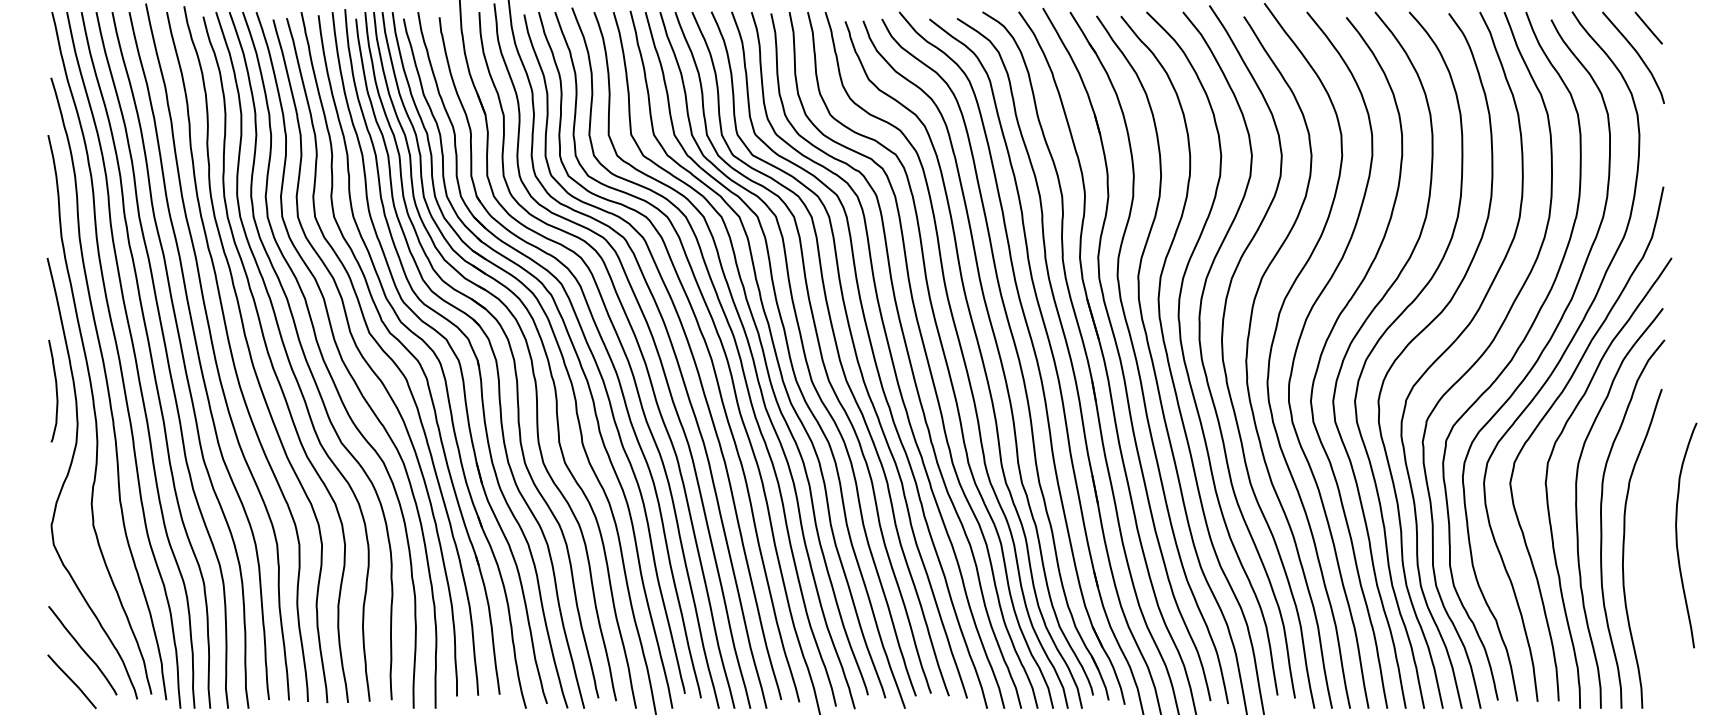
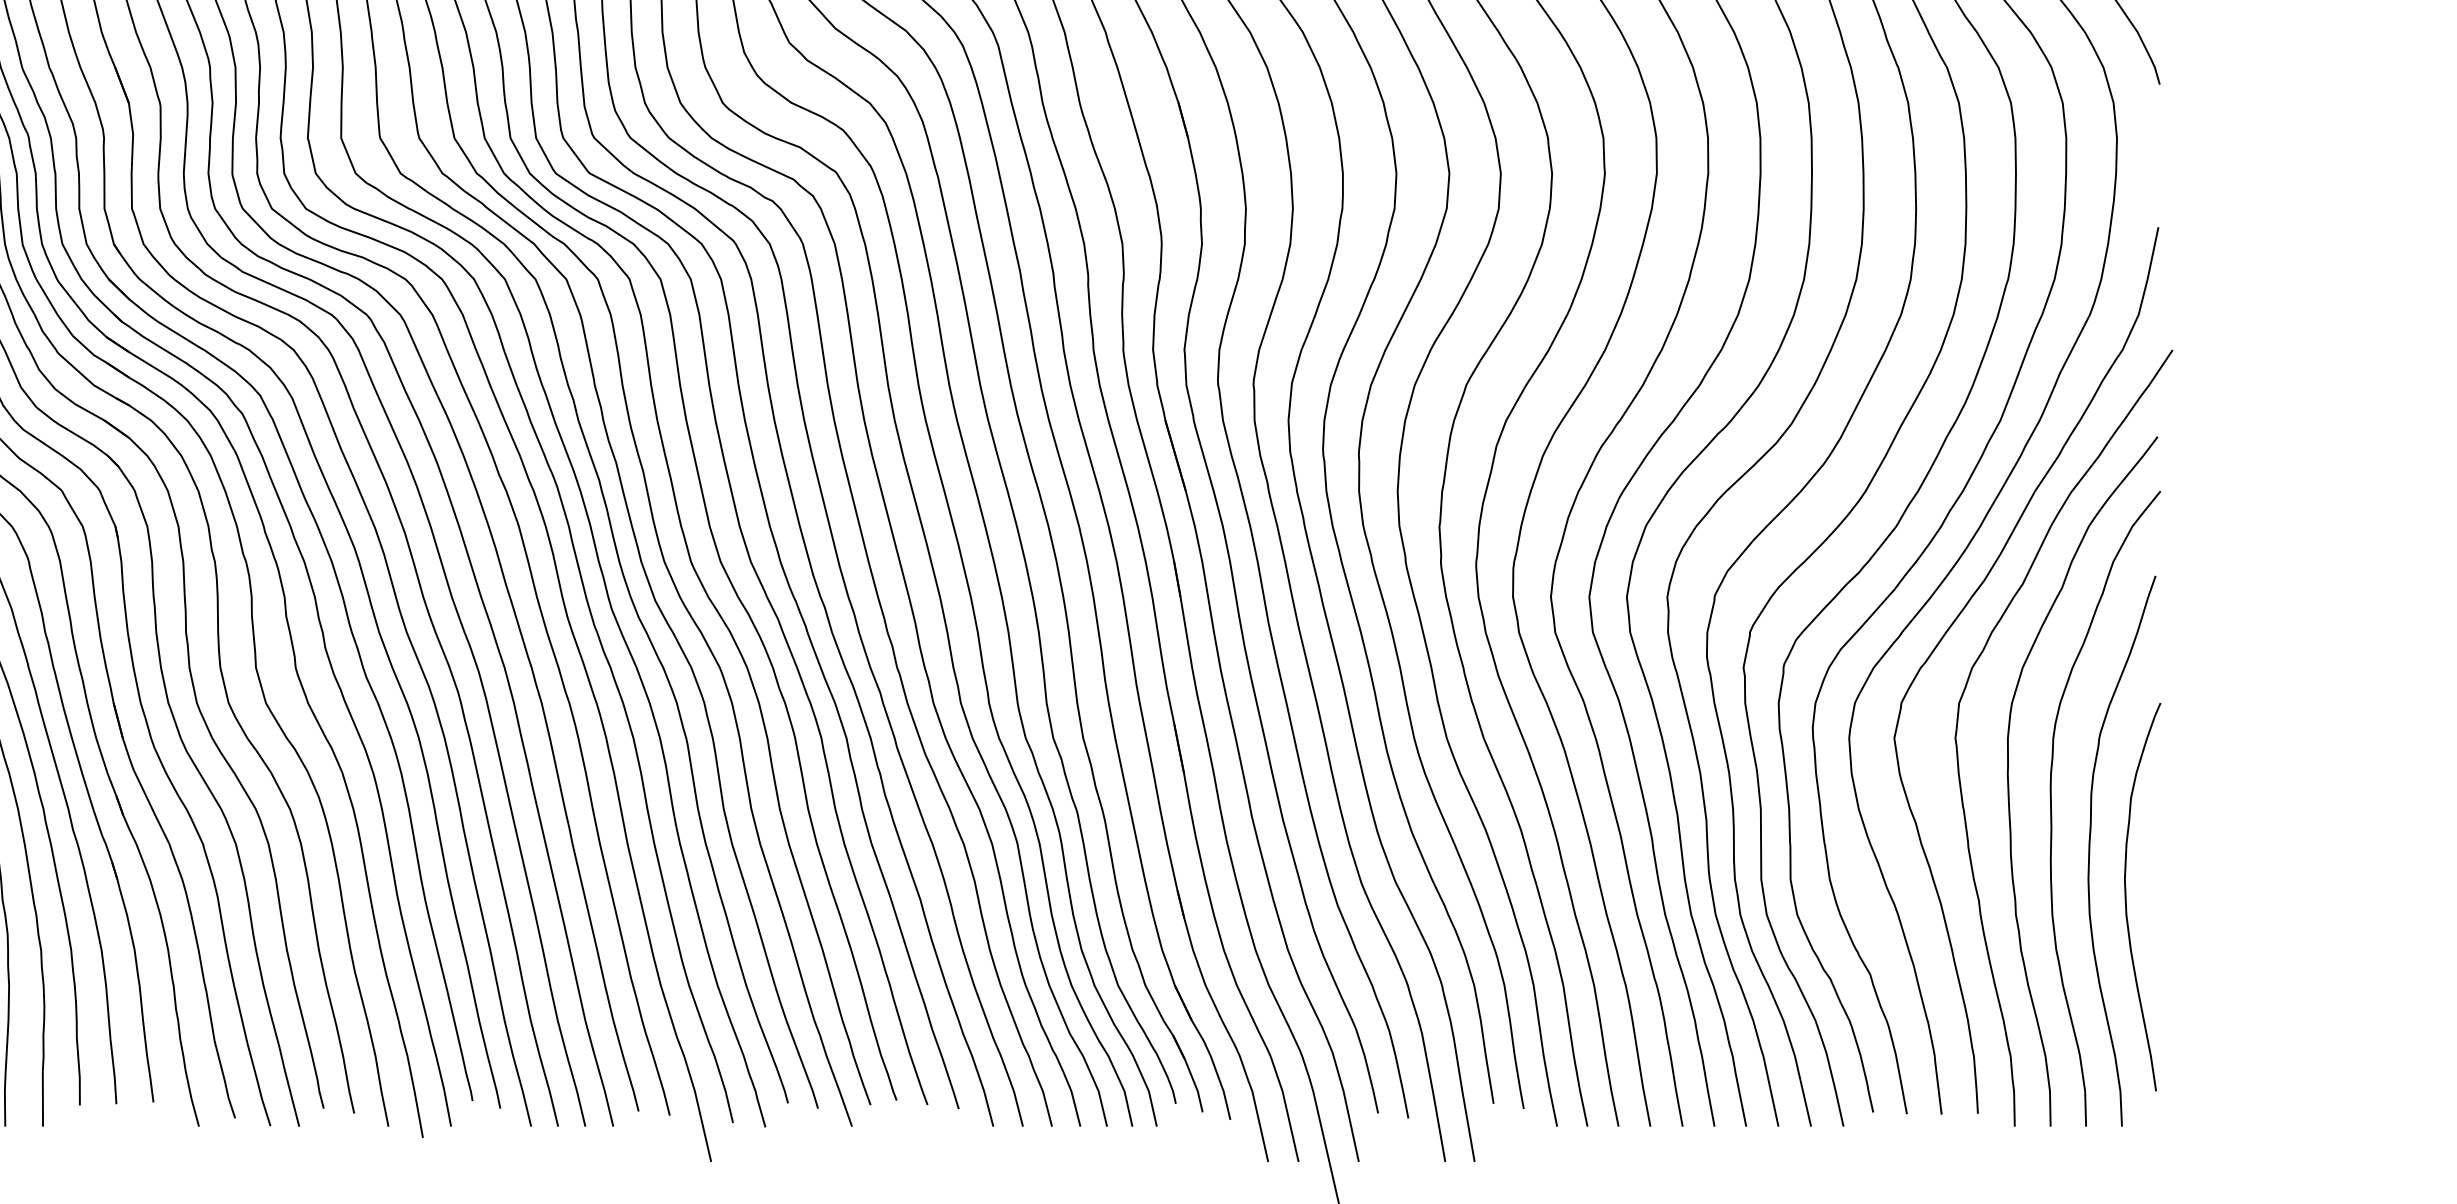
curve: (1677, 535) -> (2127, 897), moved

